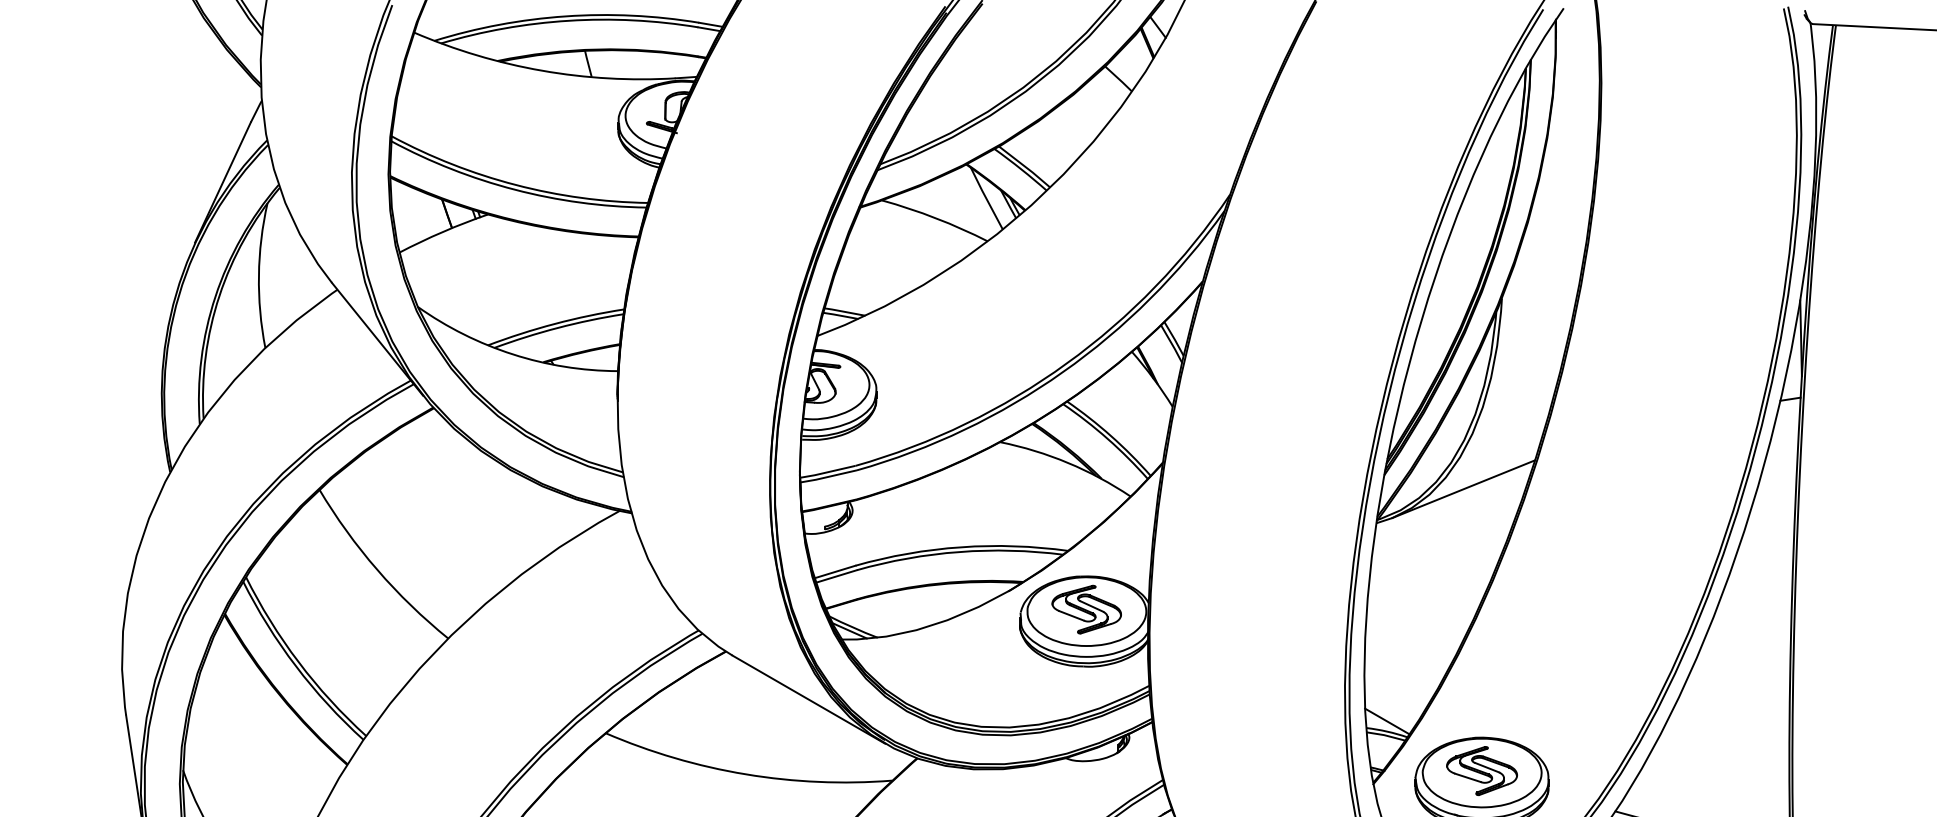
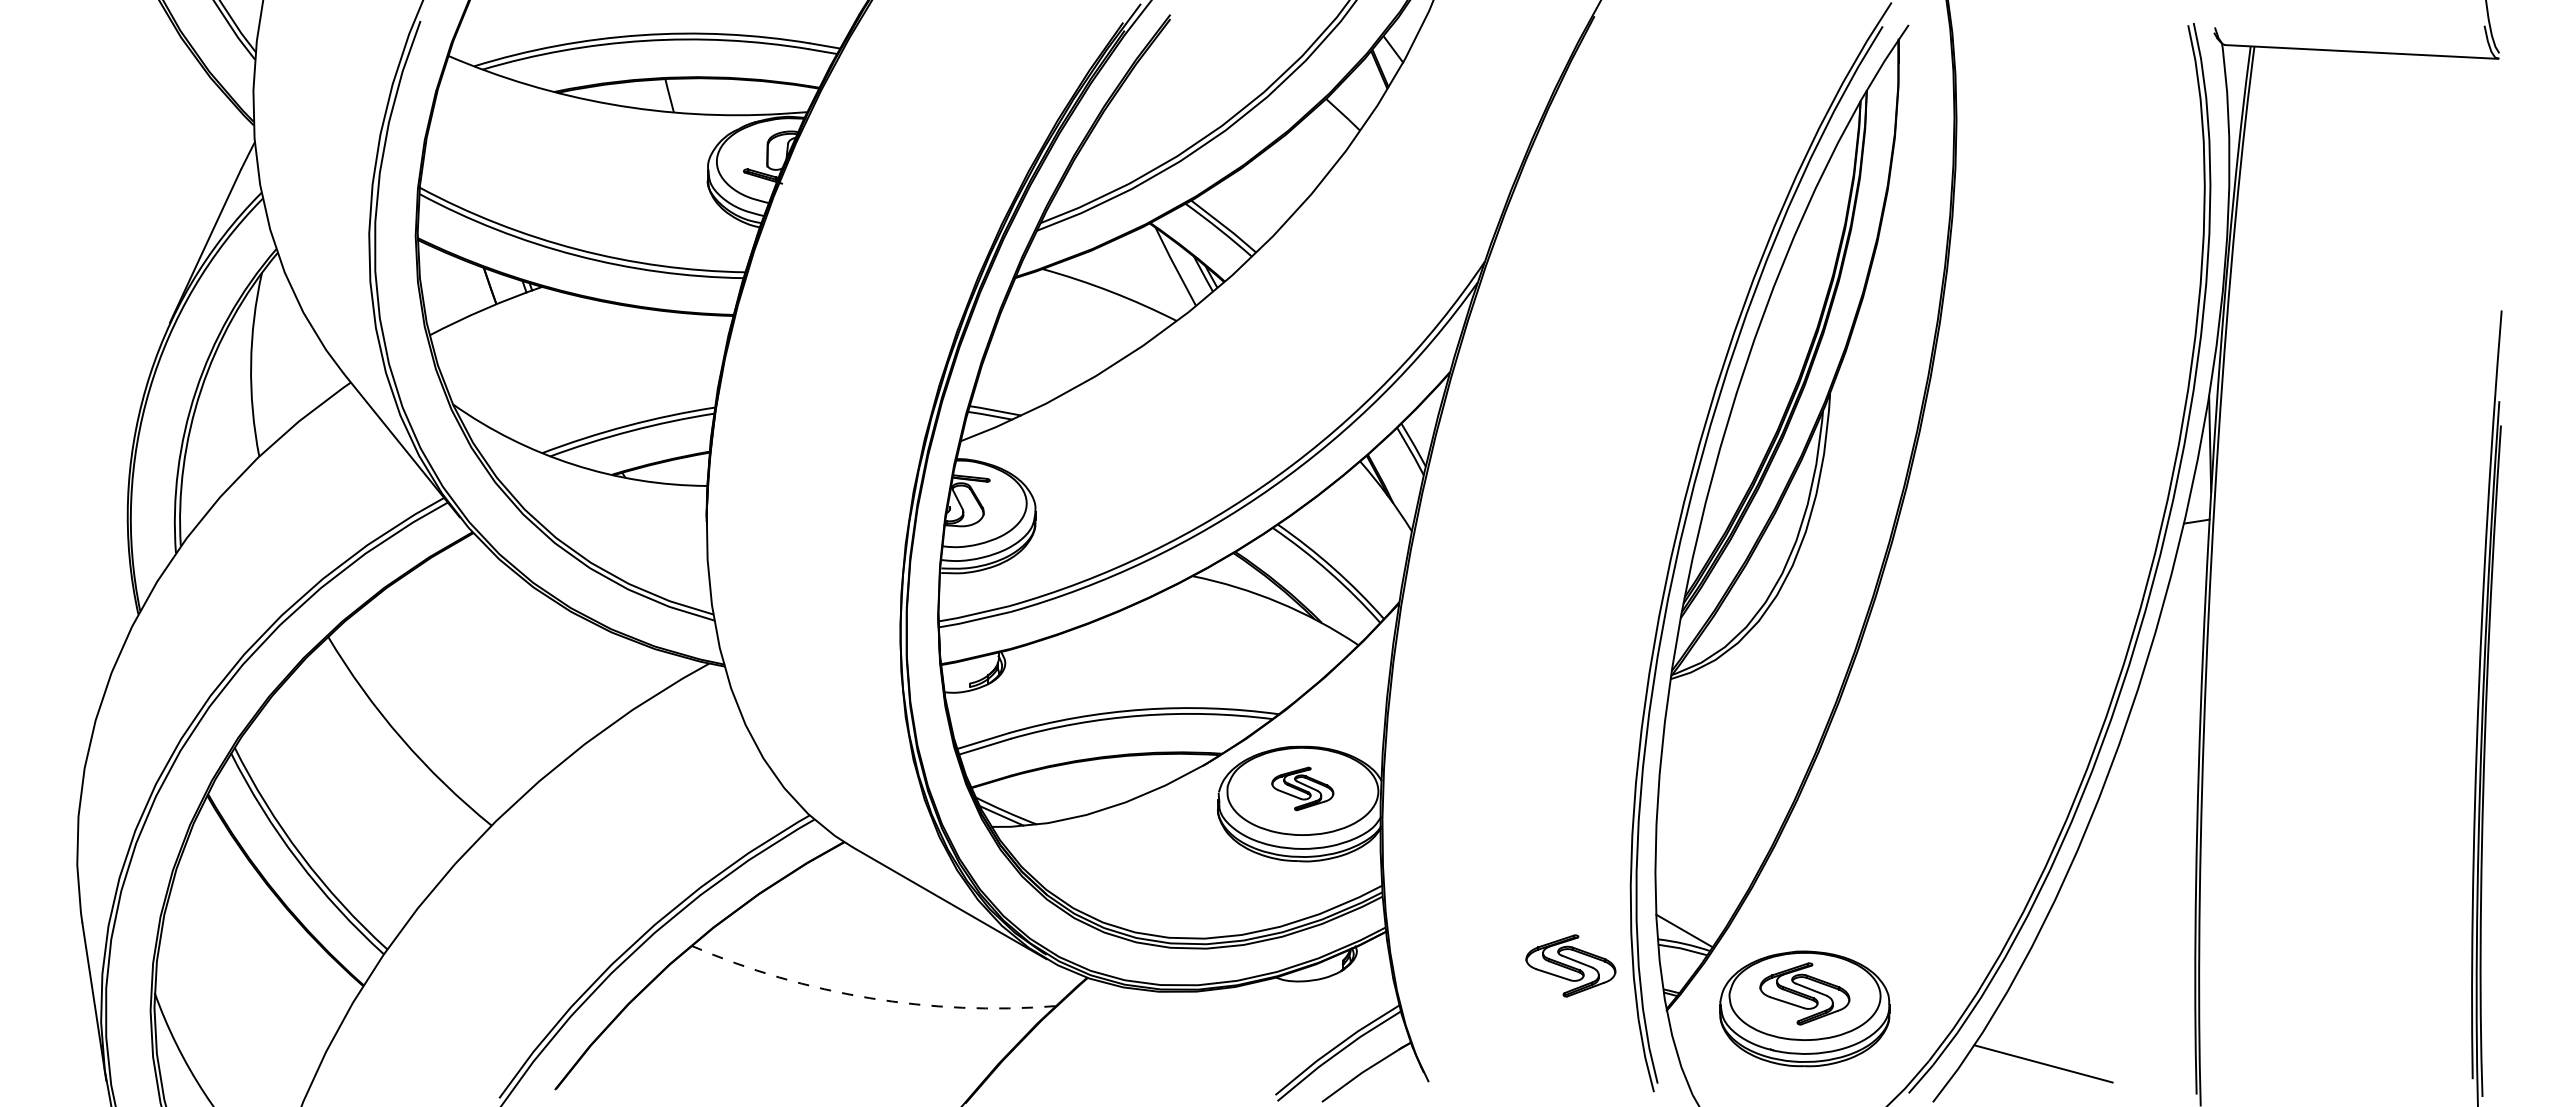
line: (1463, 488) -> (1781, 635), removed
part: (1086, 609) -> (1302, 788), size x0.7
part: (1297, 748) -> (1570, 965), added
arc: (745, 774) -> (869, 998), solid -> dashed

